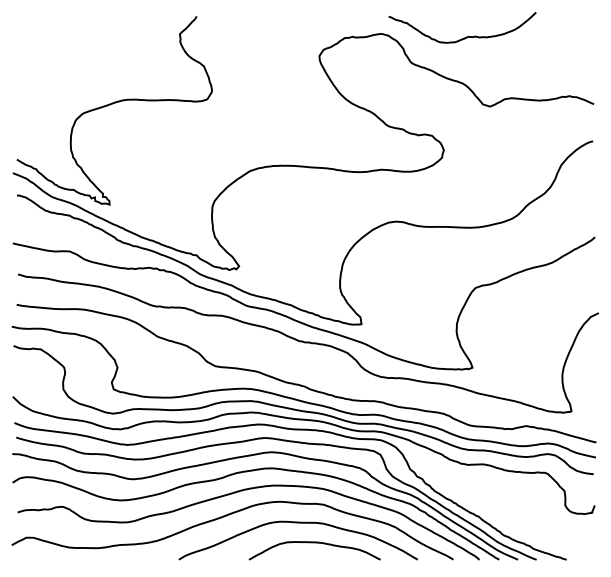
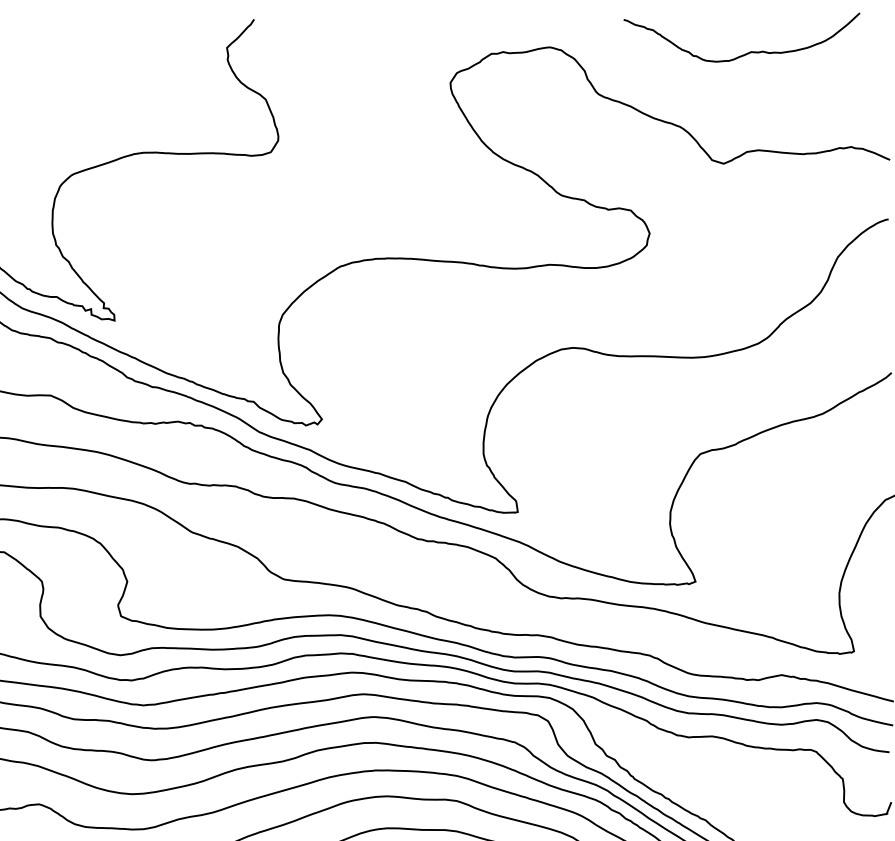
curve: (466, 36) -> (748, 51), moved

